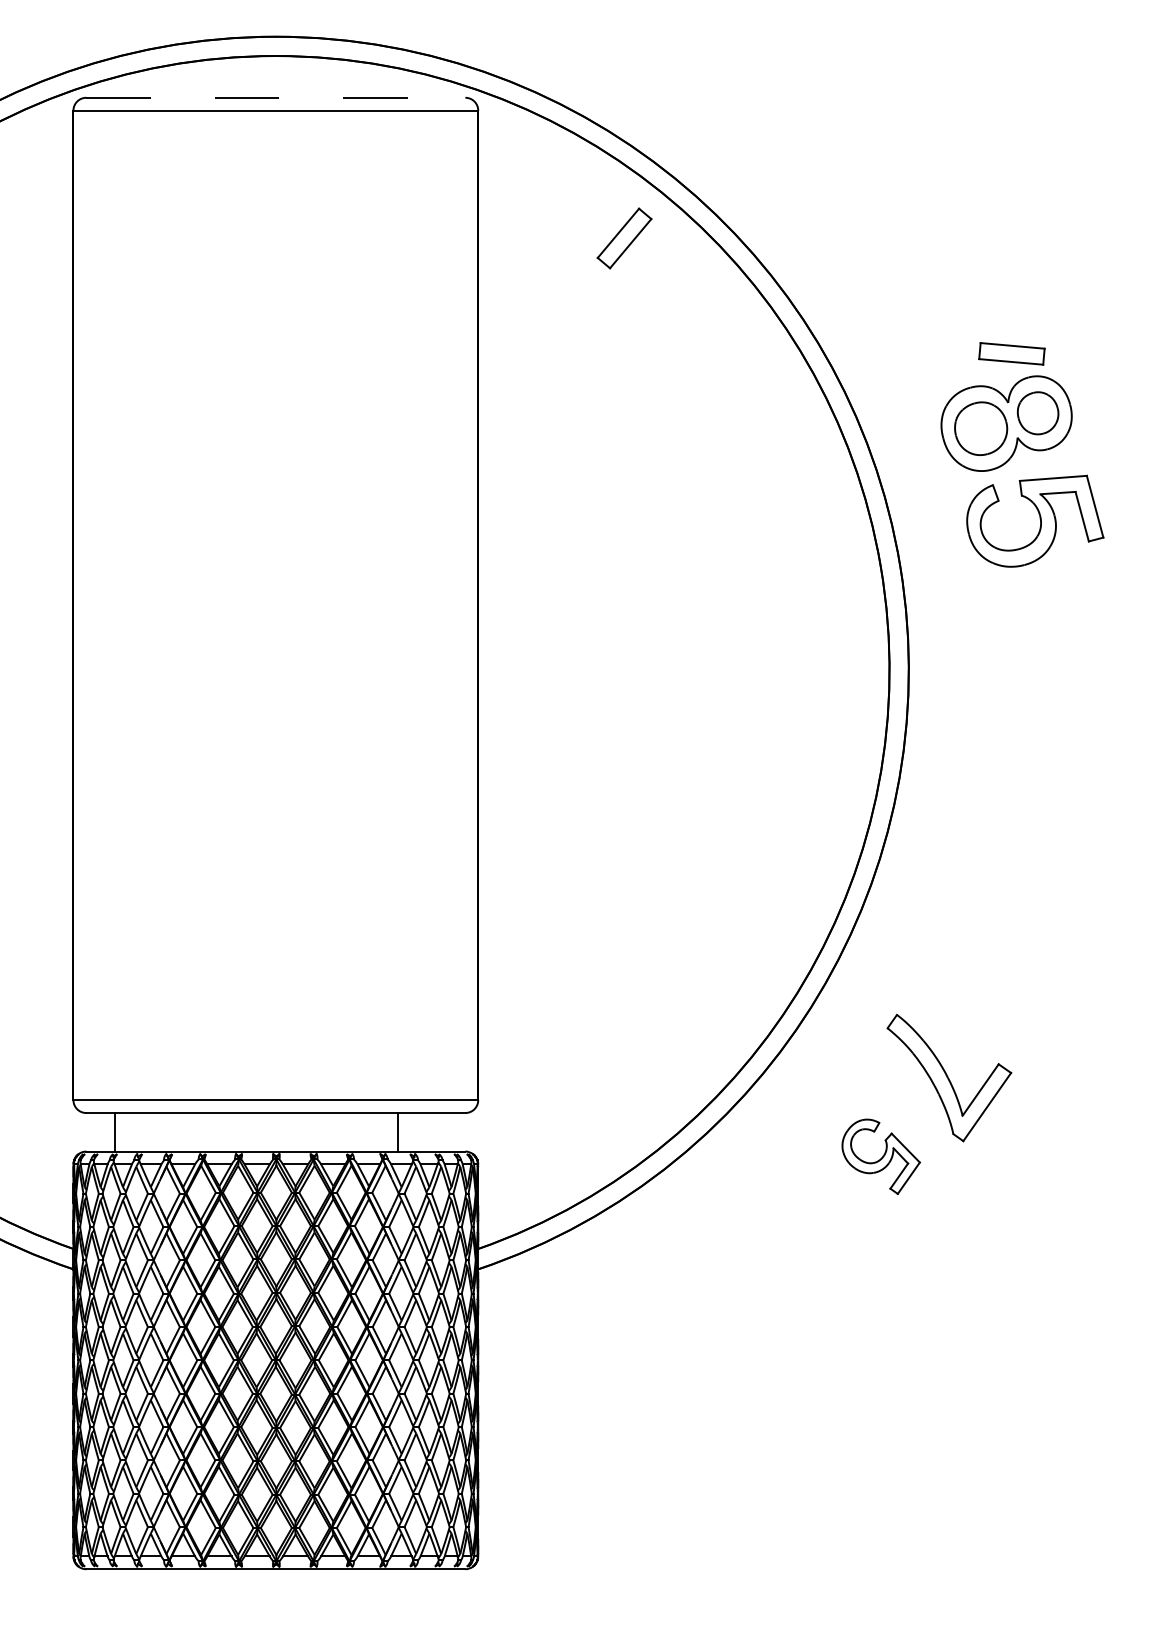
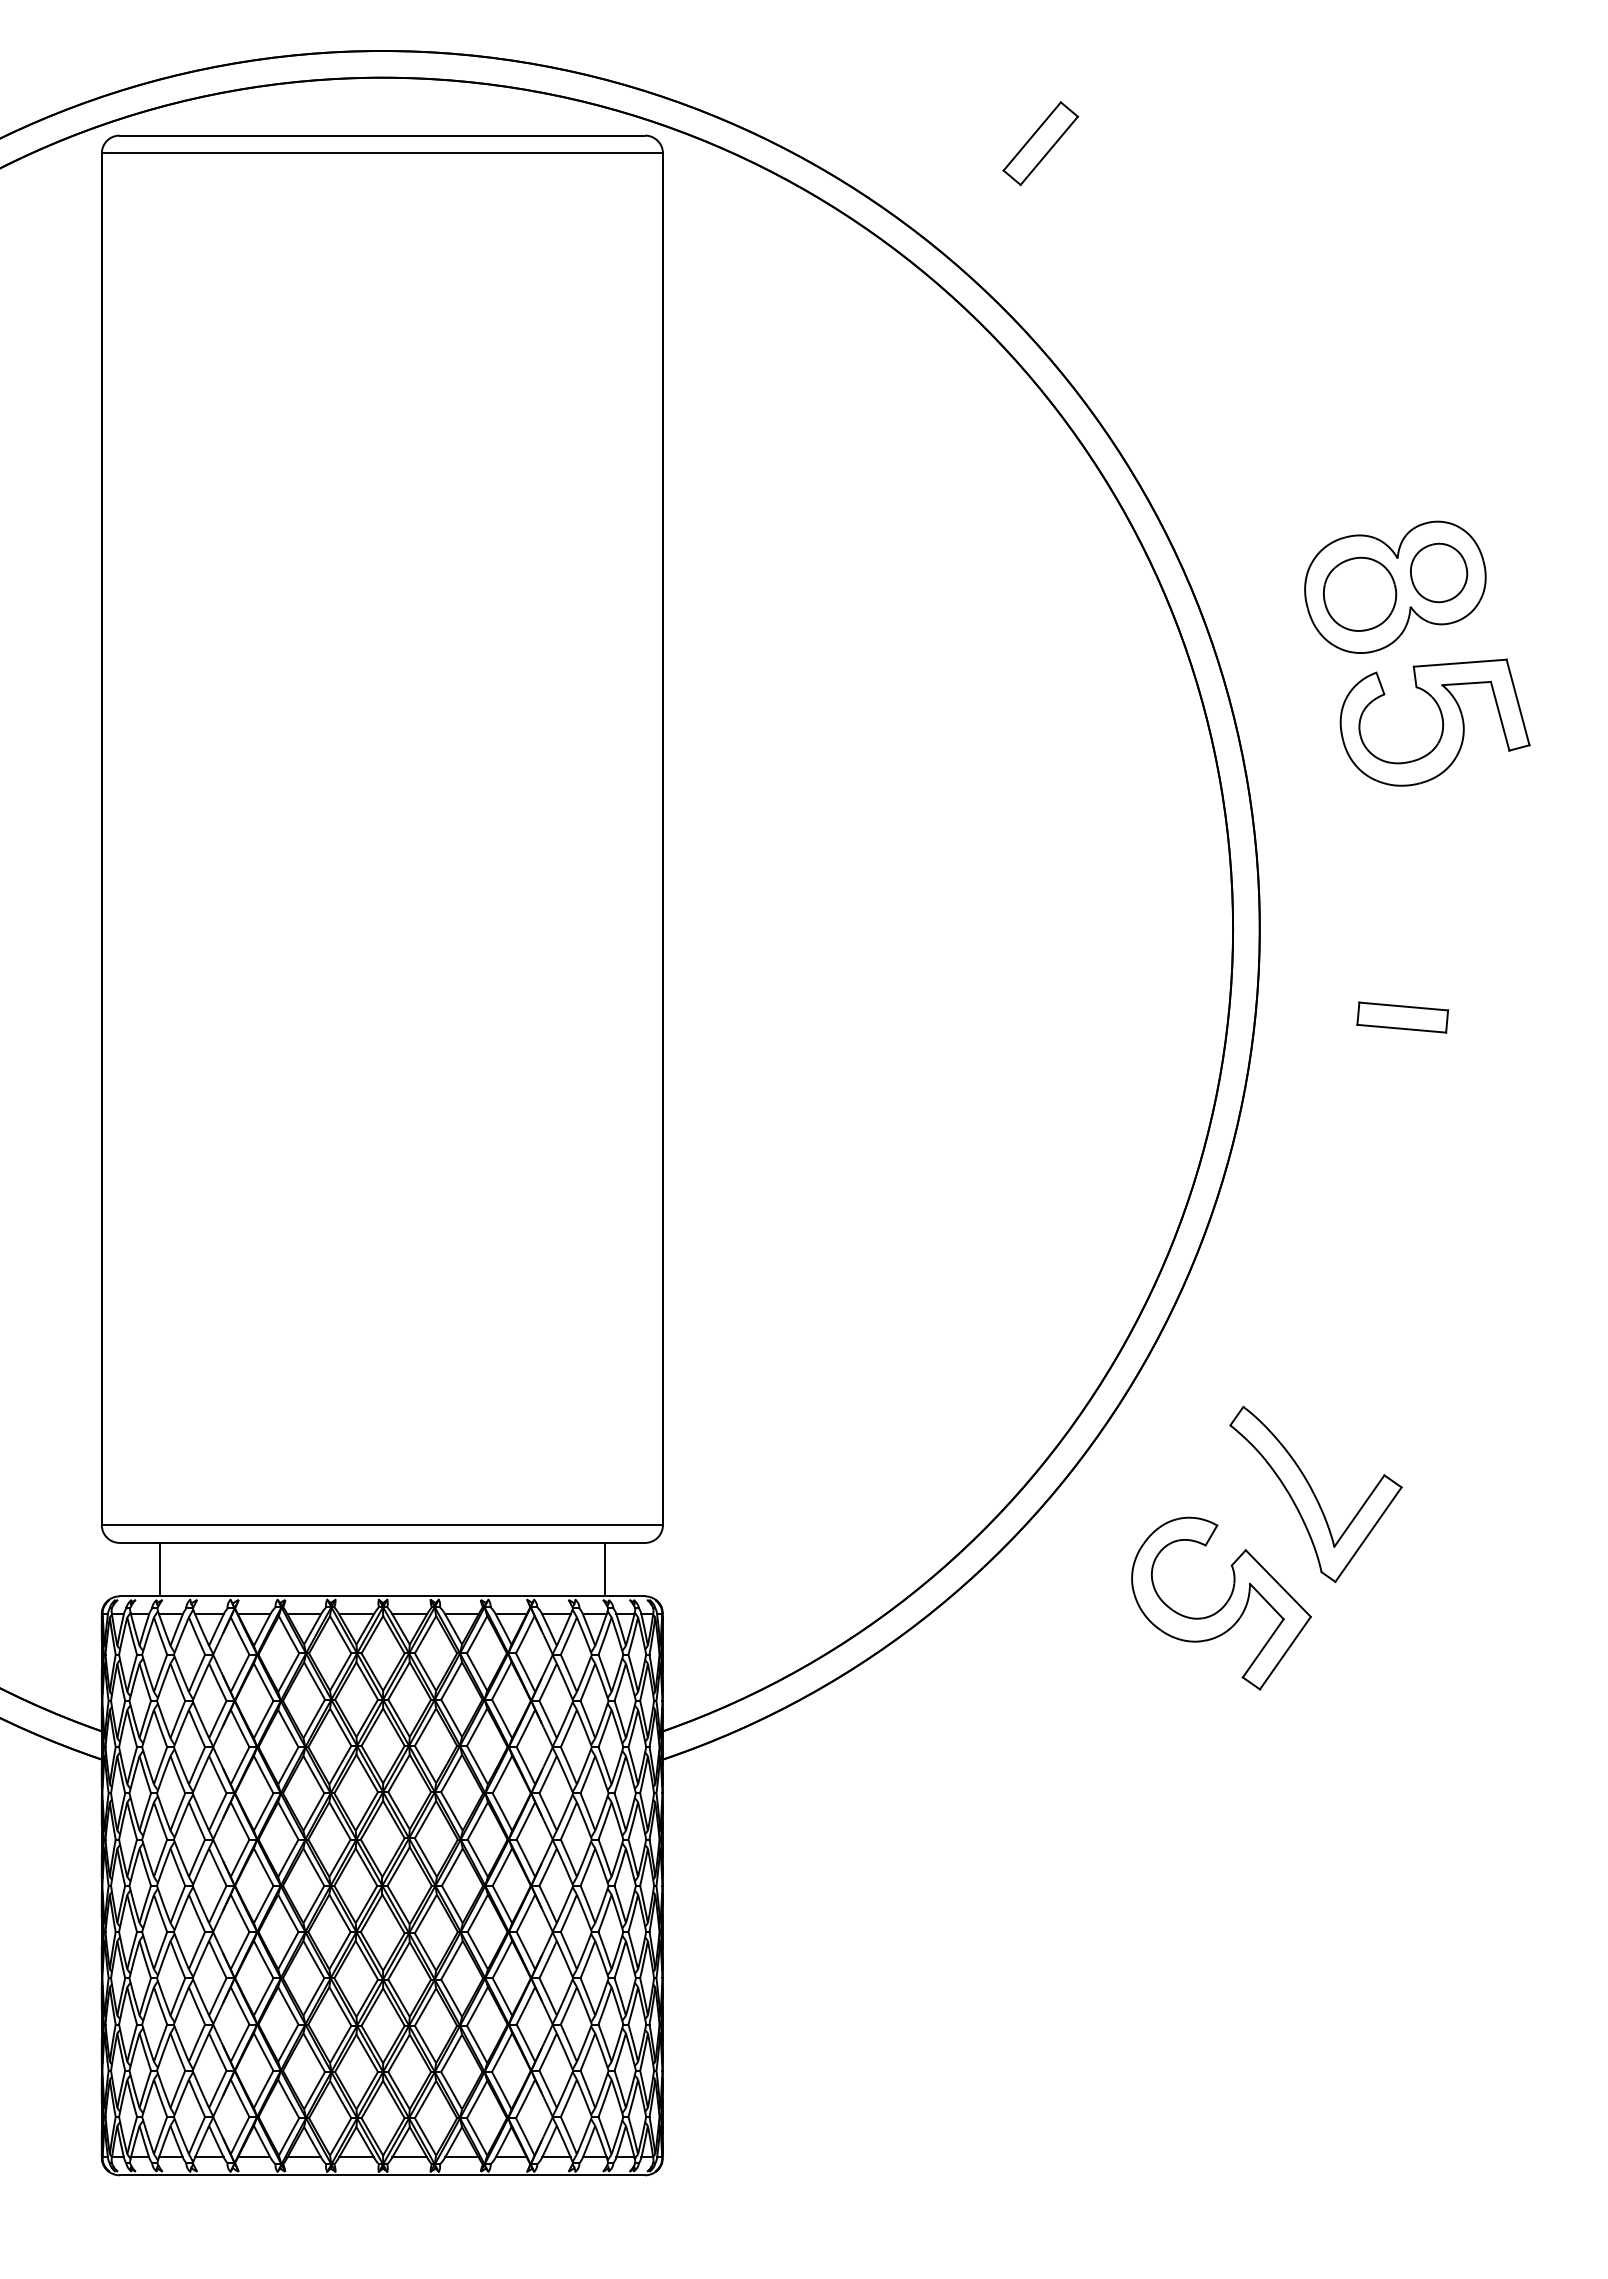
line: (275, 97) -> (382, 135), dashed -> solid
part: (624, 238) -> (1040, 143), moved
part: (1011, 353) -> (1402, 1017), moved
line: (397, 1132) -> (605, 1569), moved
part: (881, 1156) -> (1221, 1603), size x1.67

